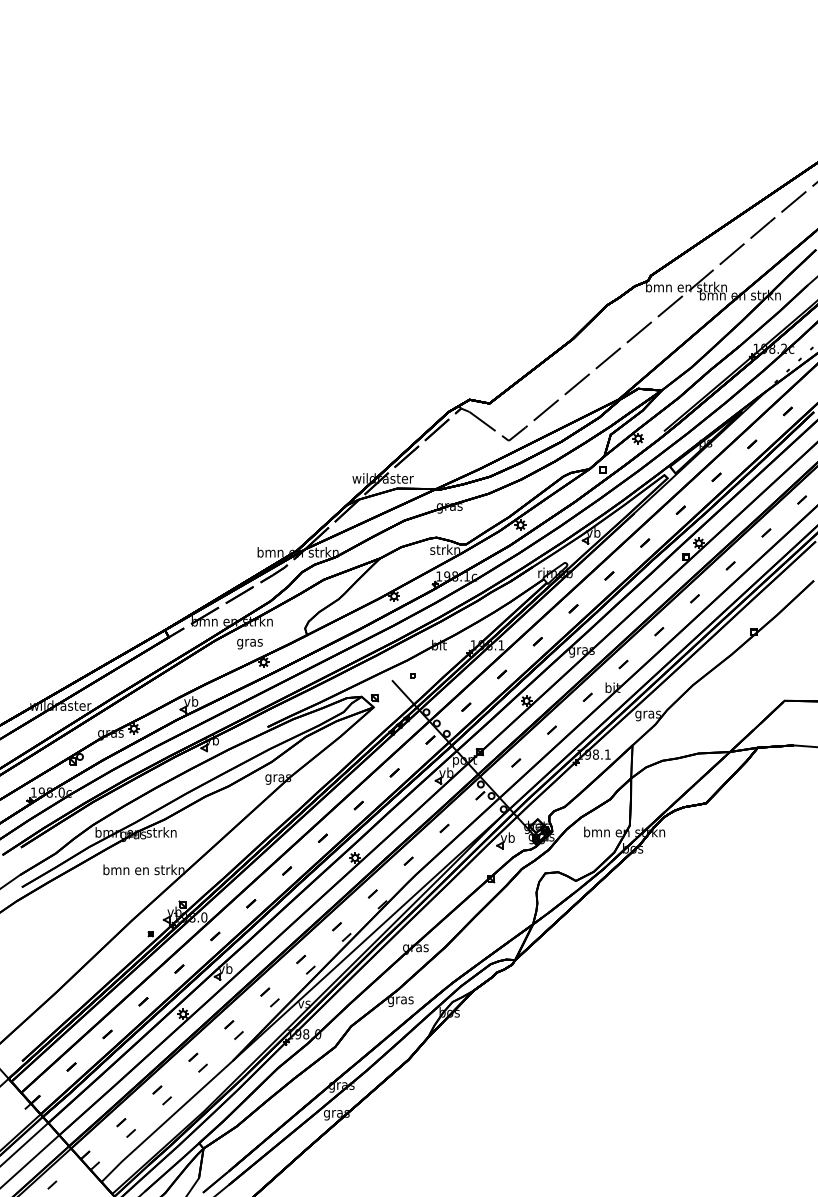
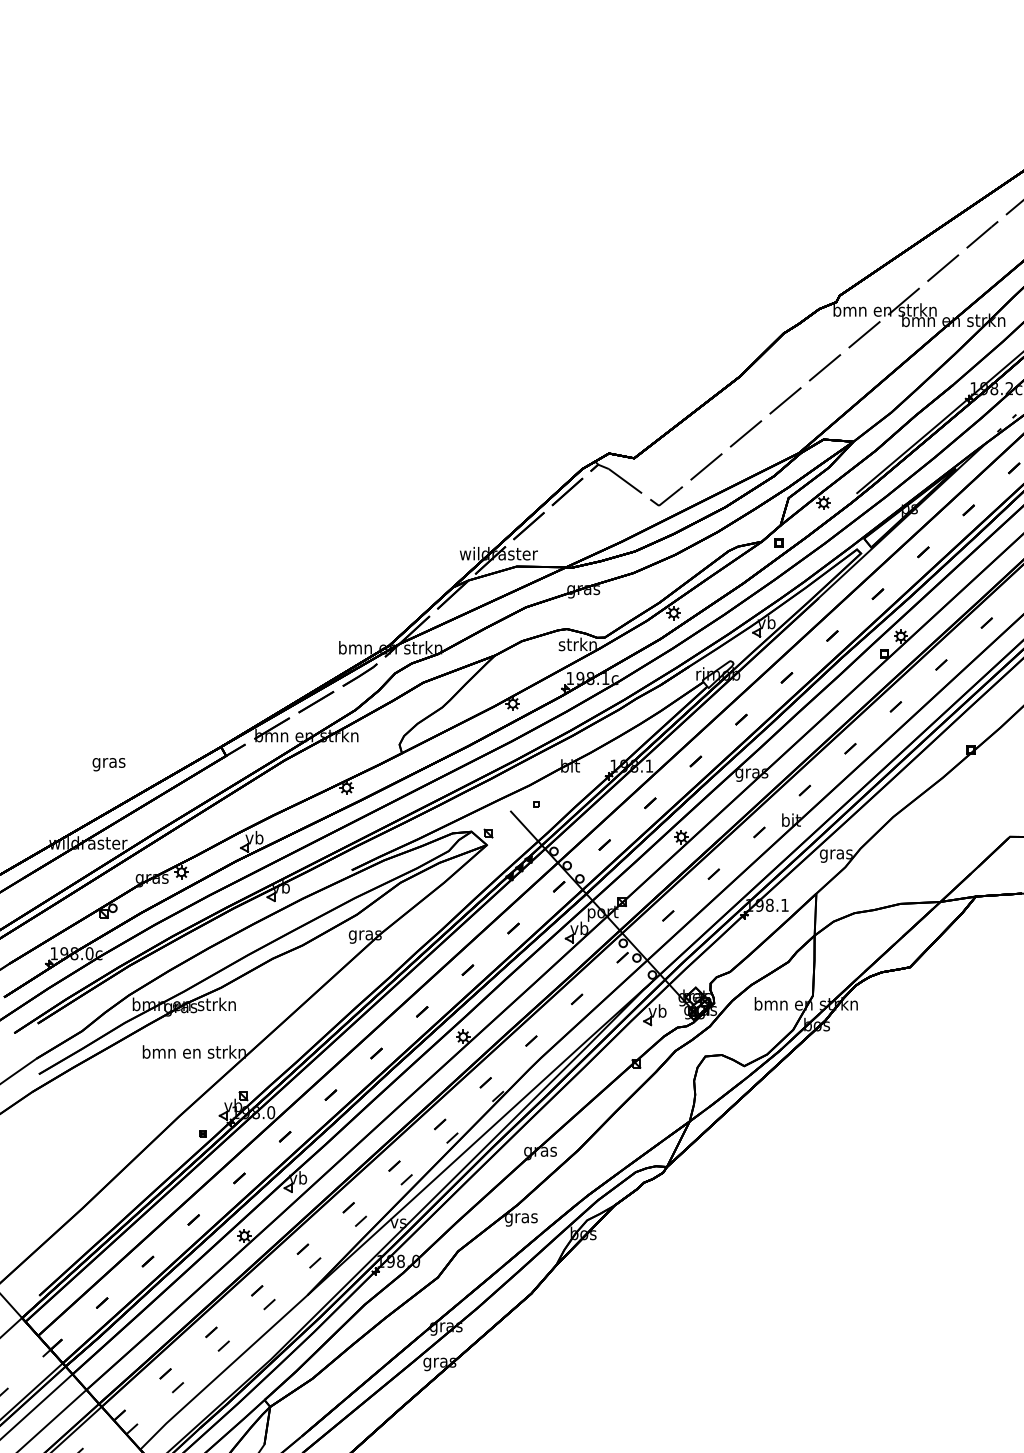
text: (249, 643) -> (108, 763), moved

